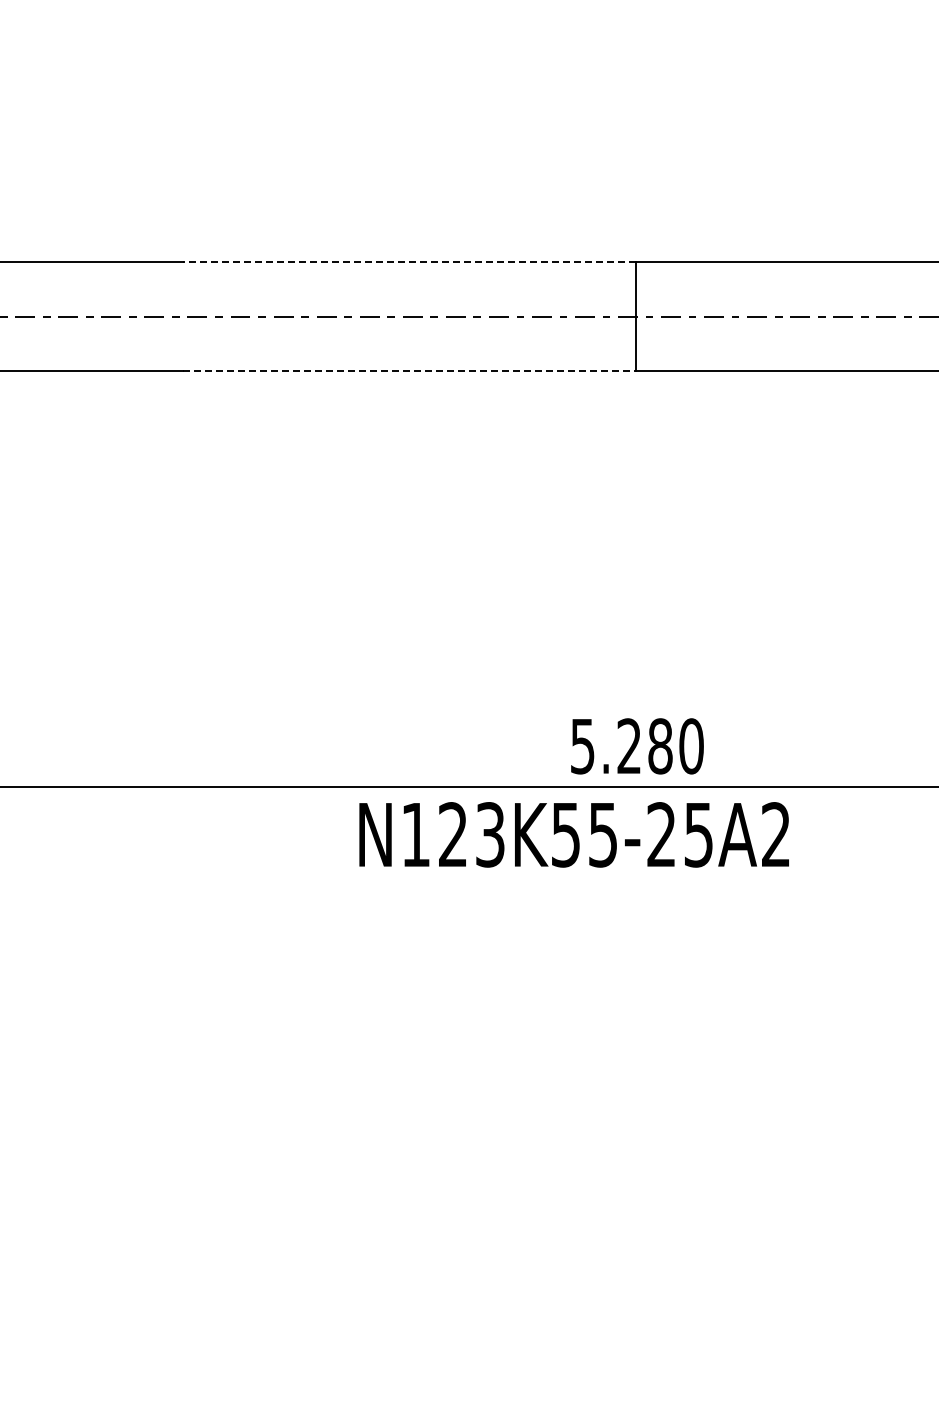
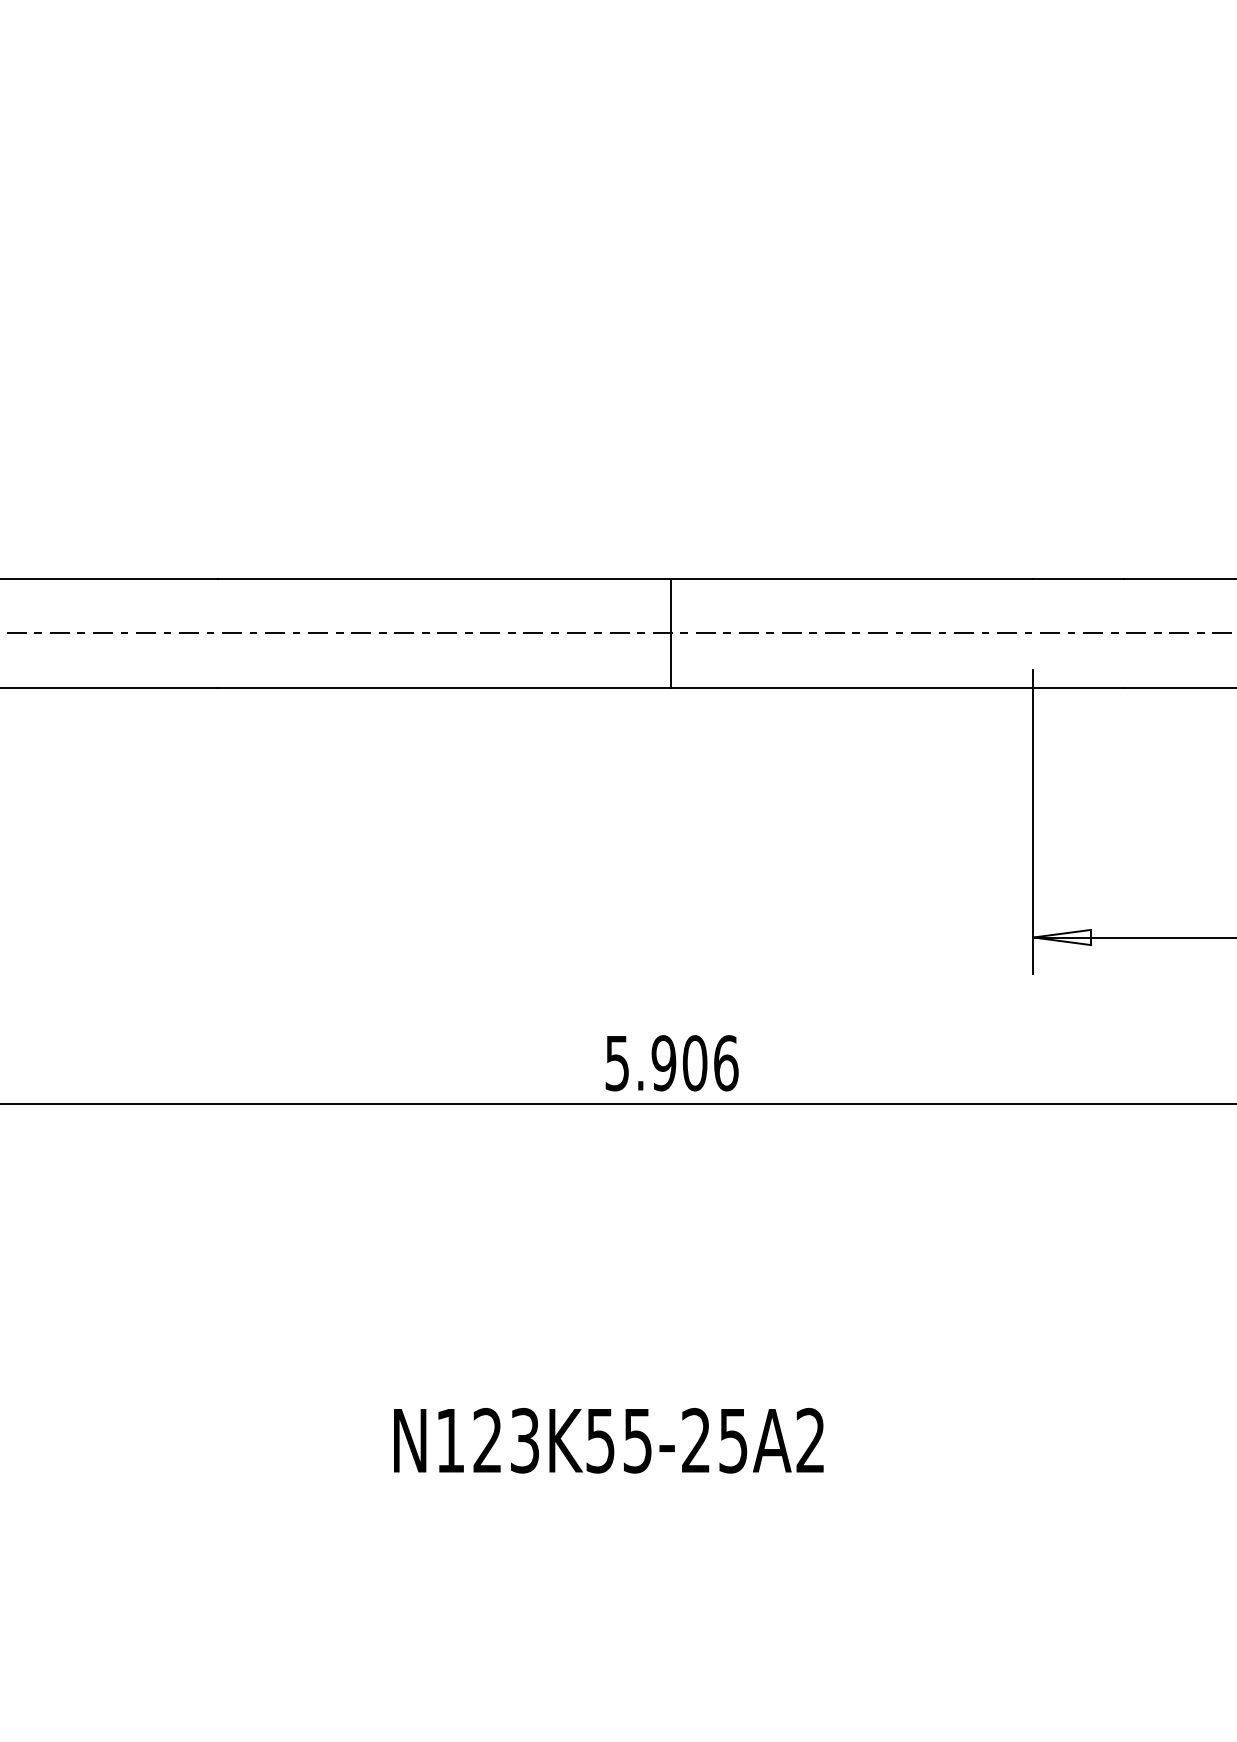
line: (409, 262) -> (444, 579), dashed -> solid
line: (409, 370) -> (444, 687), dashed -> solid
text: (659, 746) -> (694, 1063), 5.280 -> 5.906
text: (573, 834) -> (608, 1440), moved

